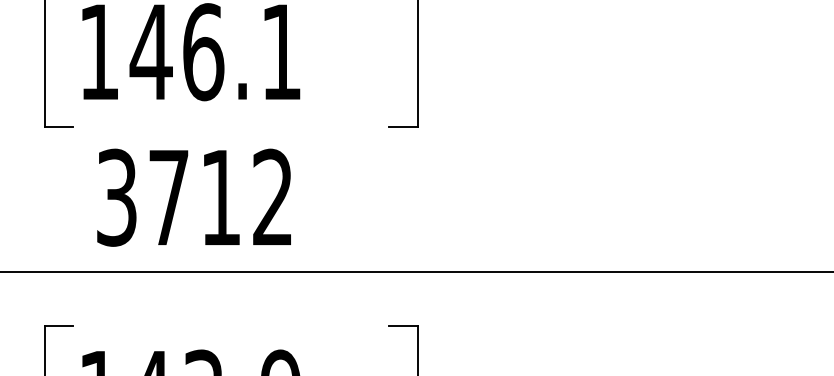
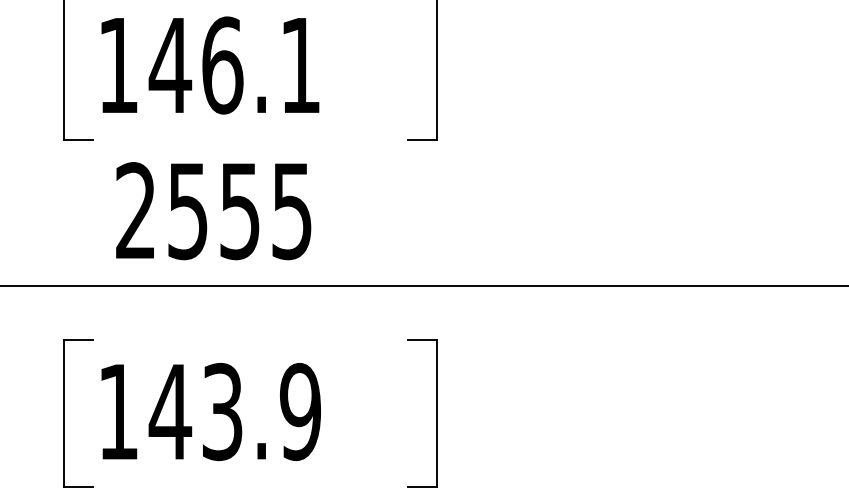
text: (194, 198) -> (213, 211), 3712 -> 2555

